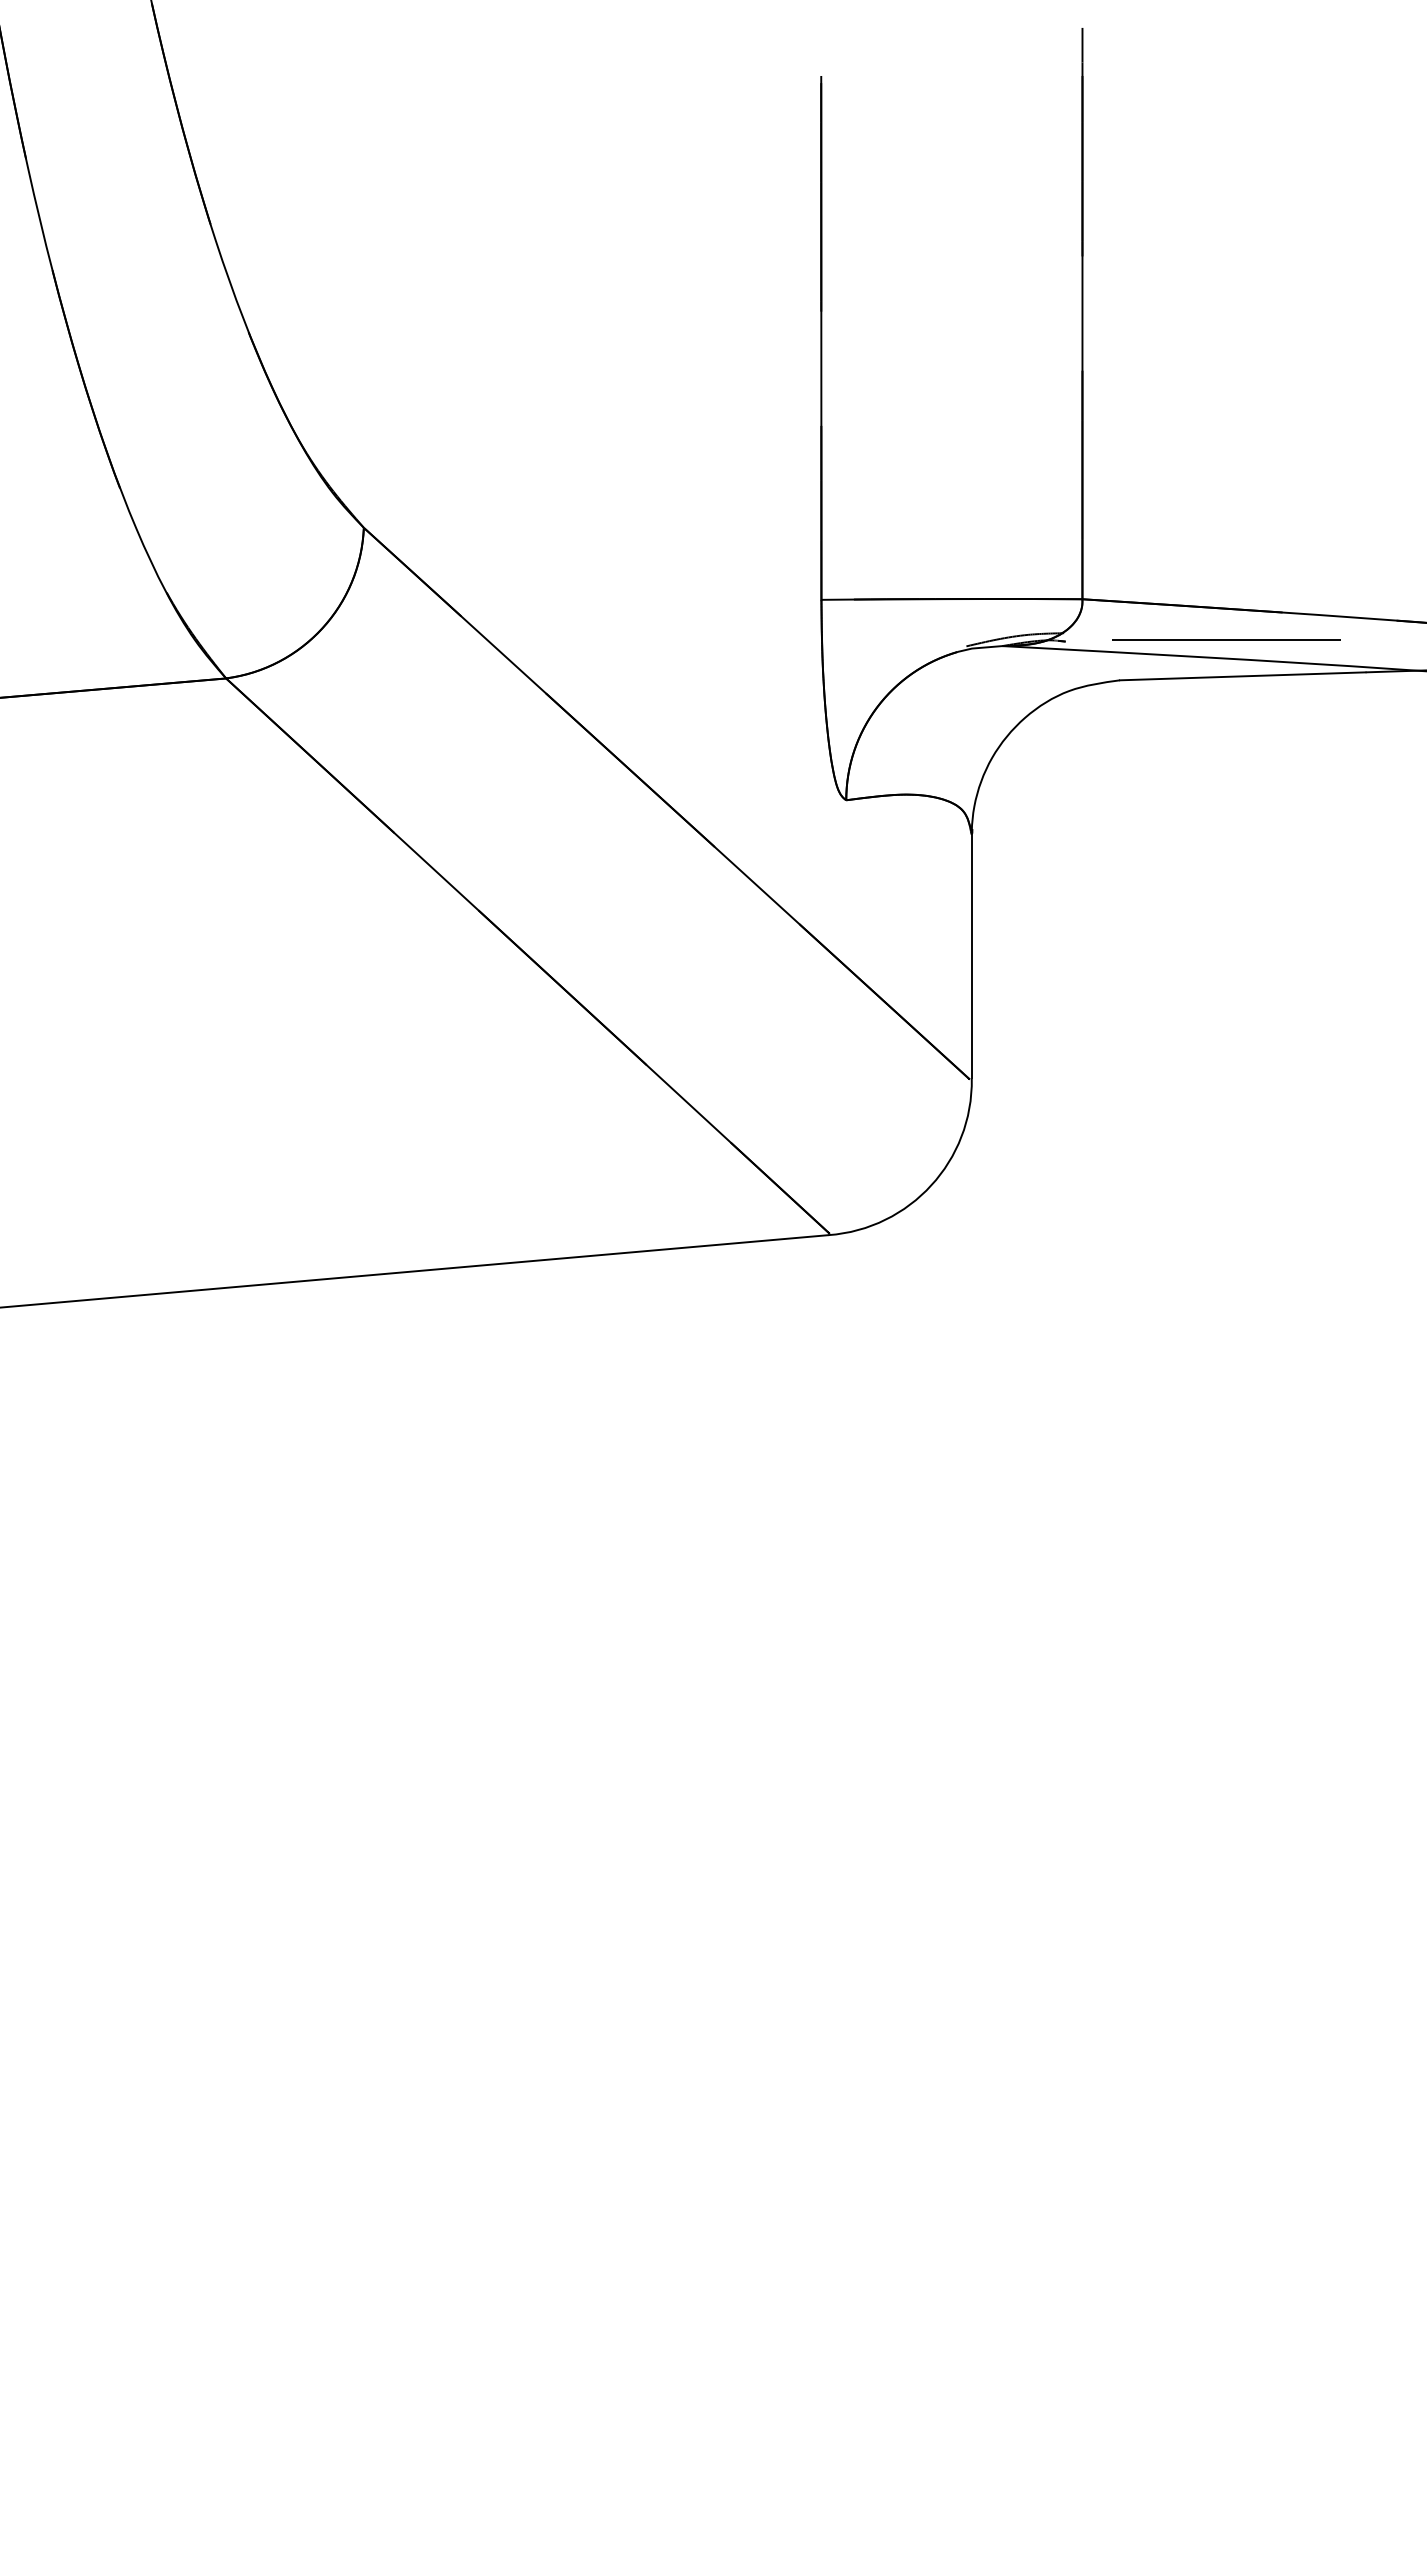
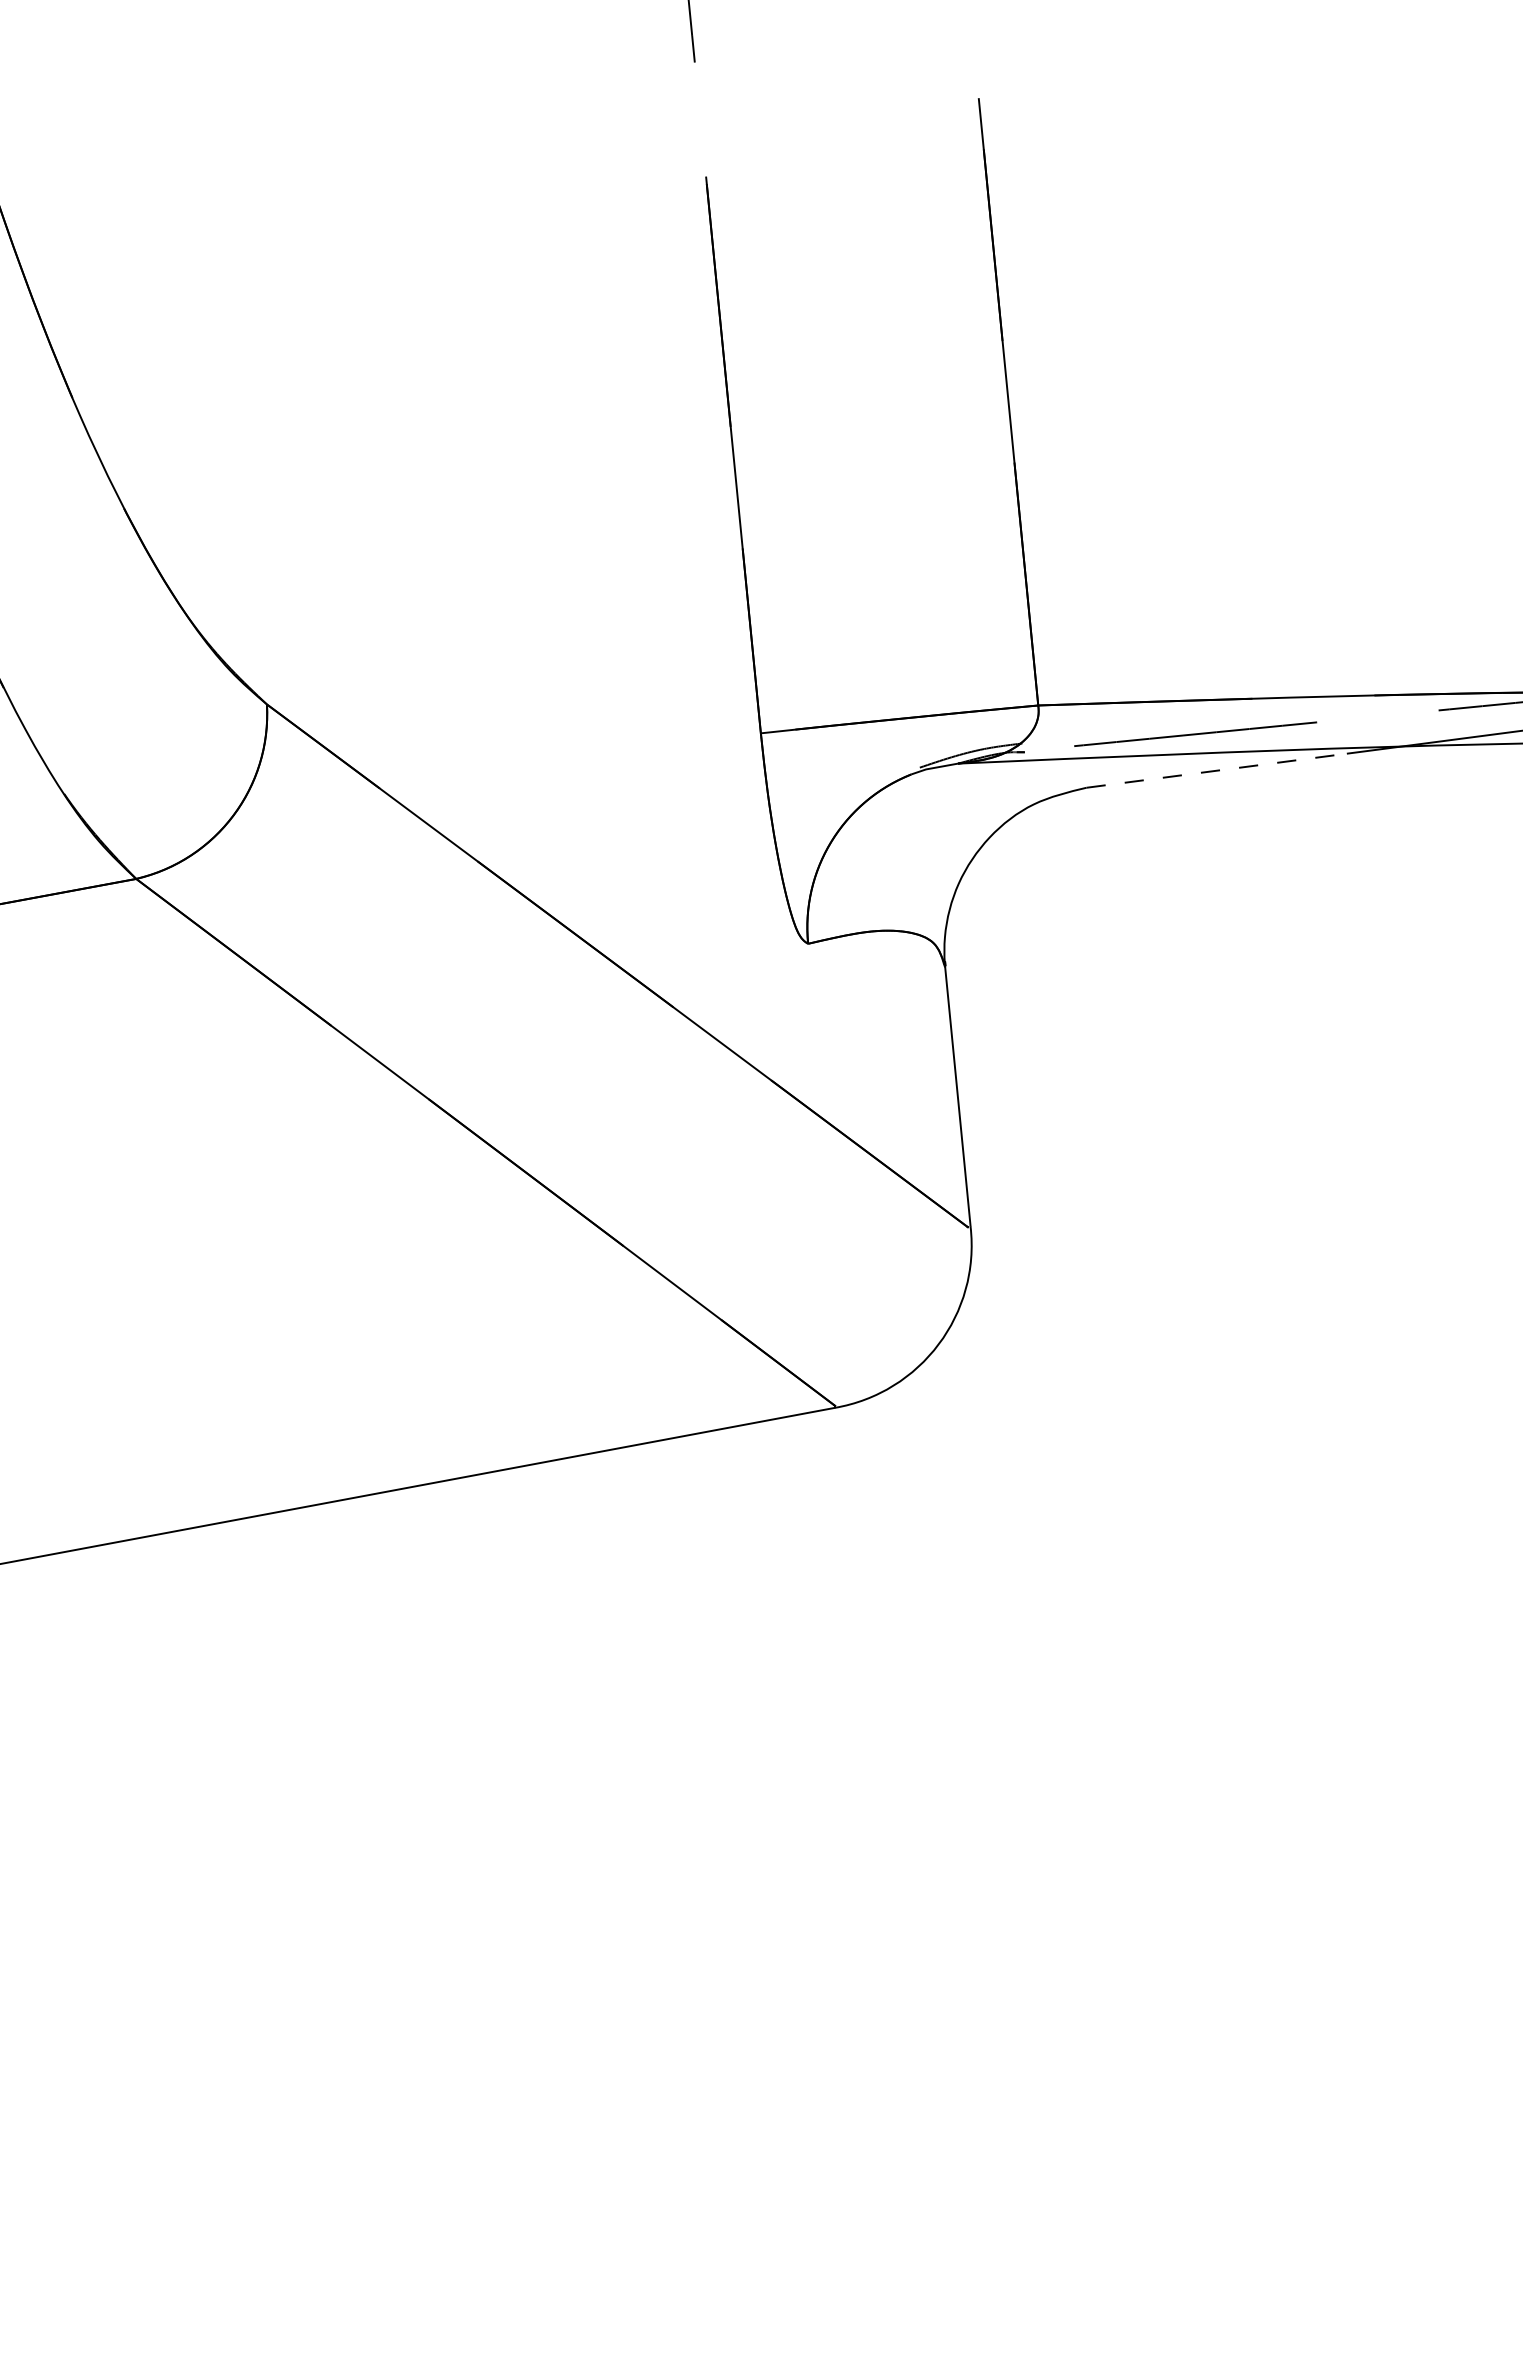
line: (1242, 676) -> (1216, 770), solid -> dashed

